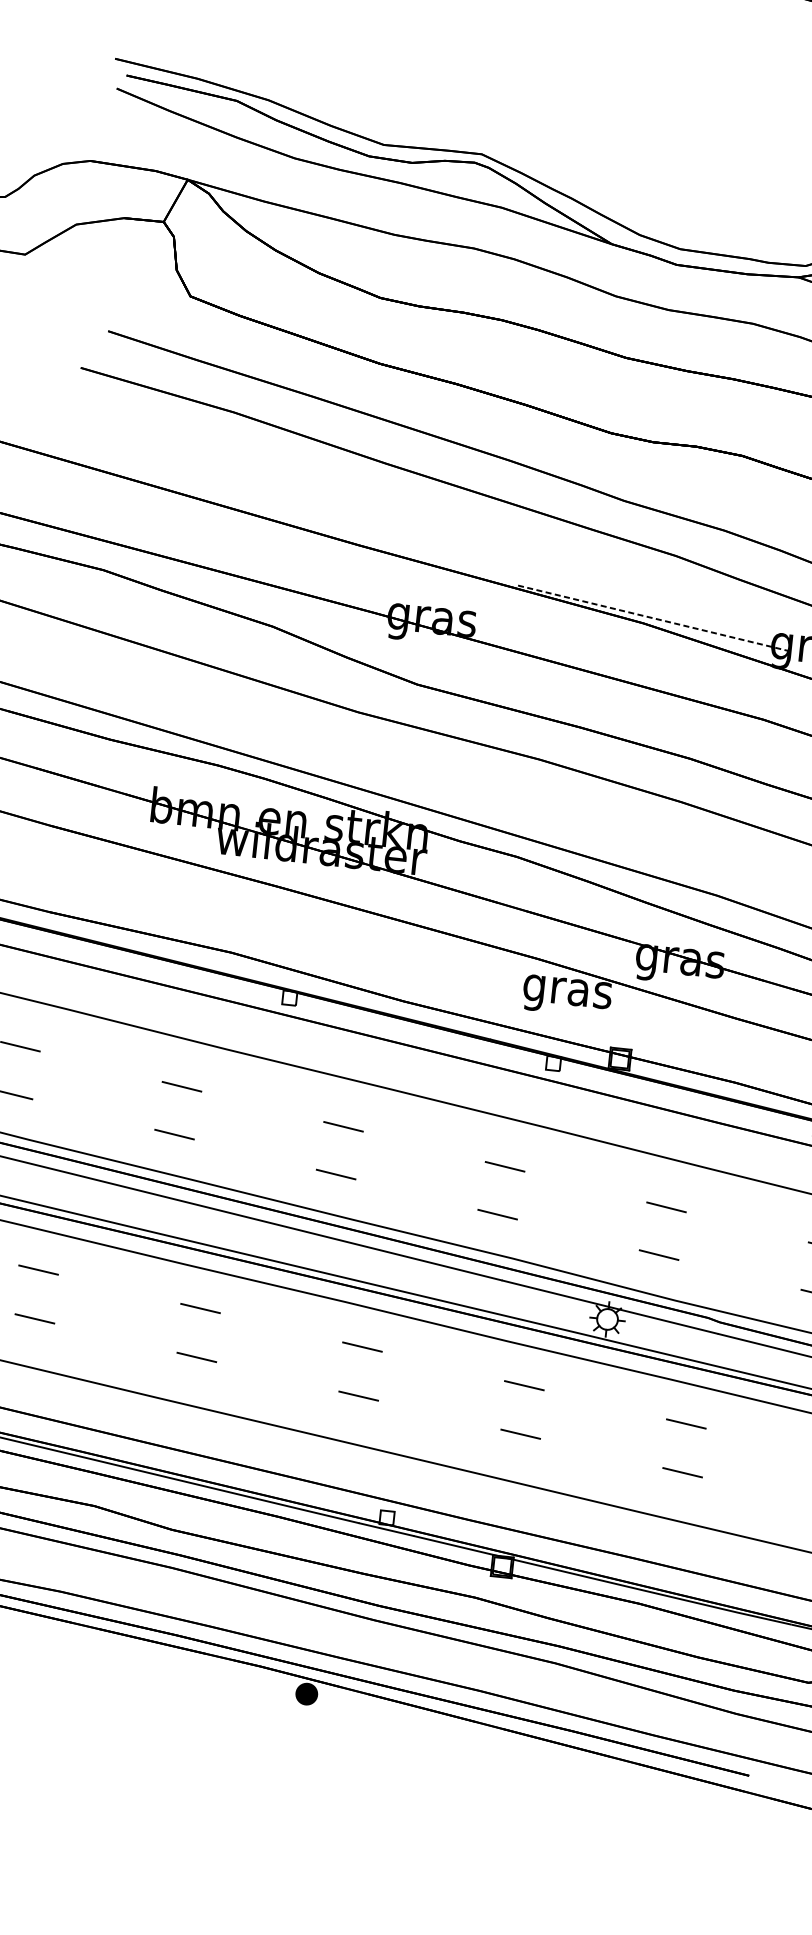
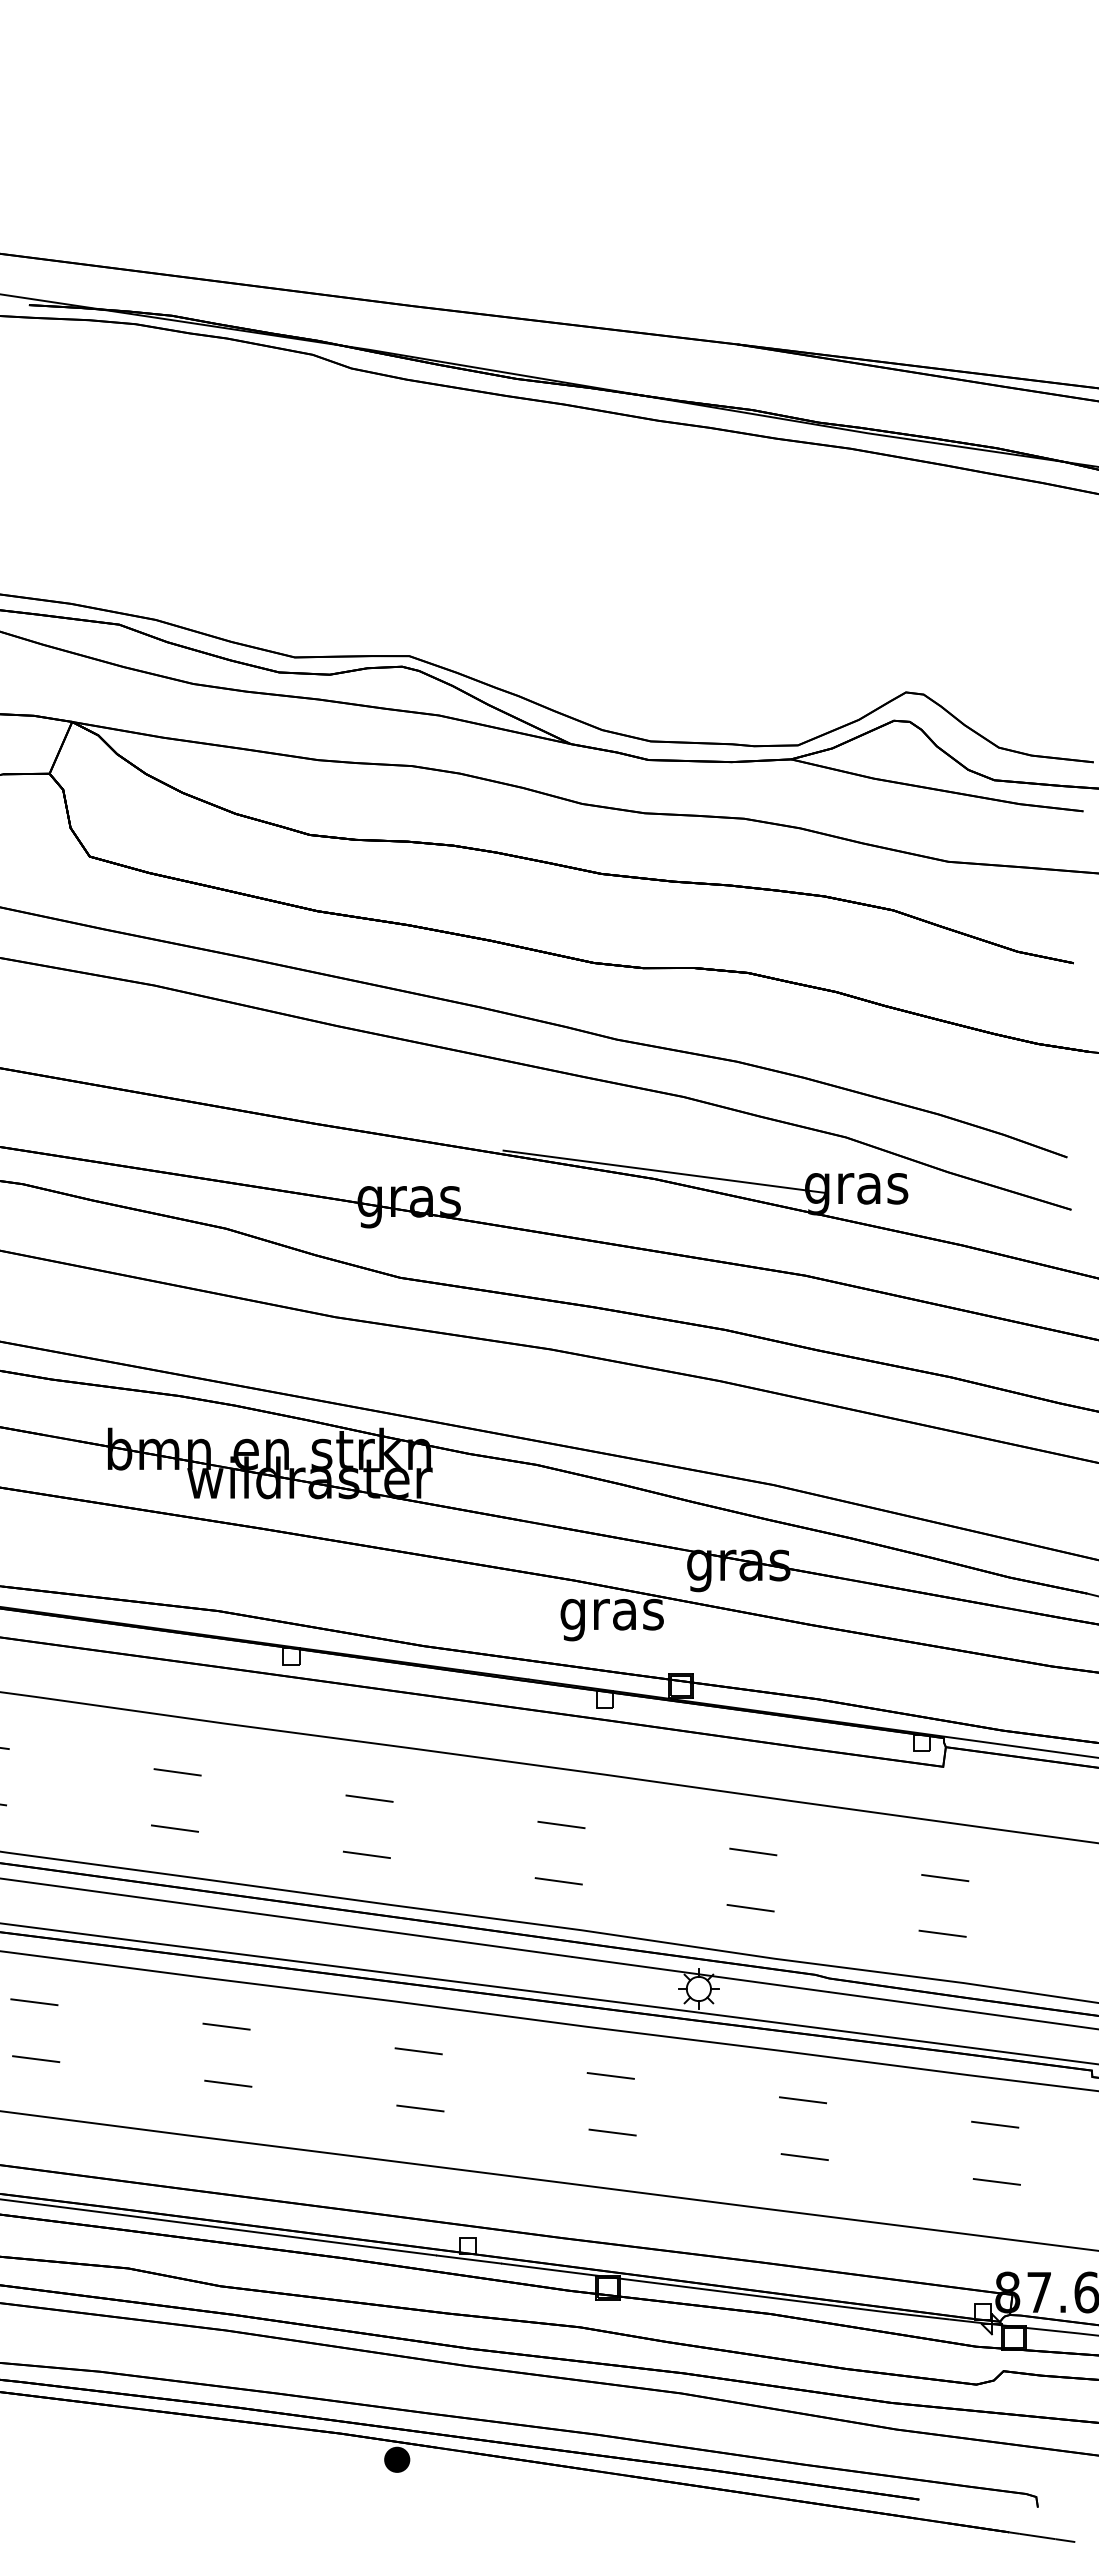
line: (653, 617) -> (665, 1171), dashed -> solid

